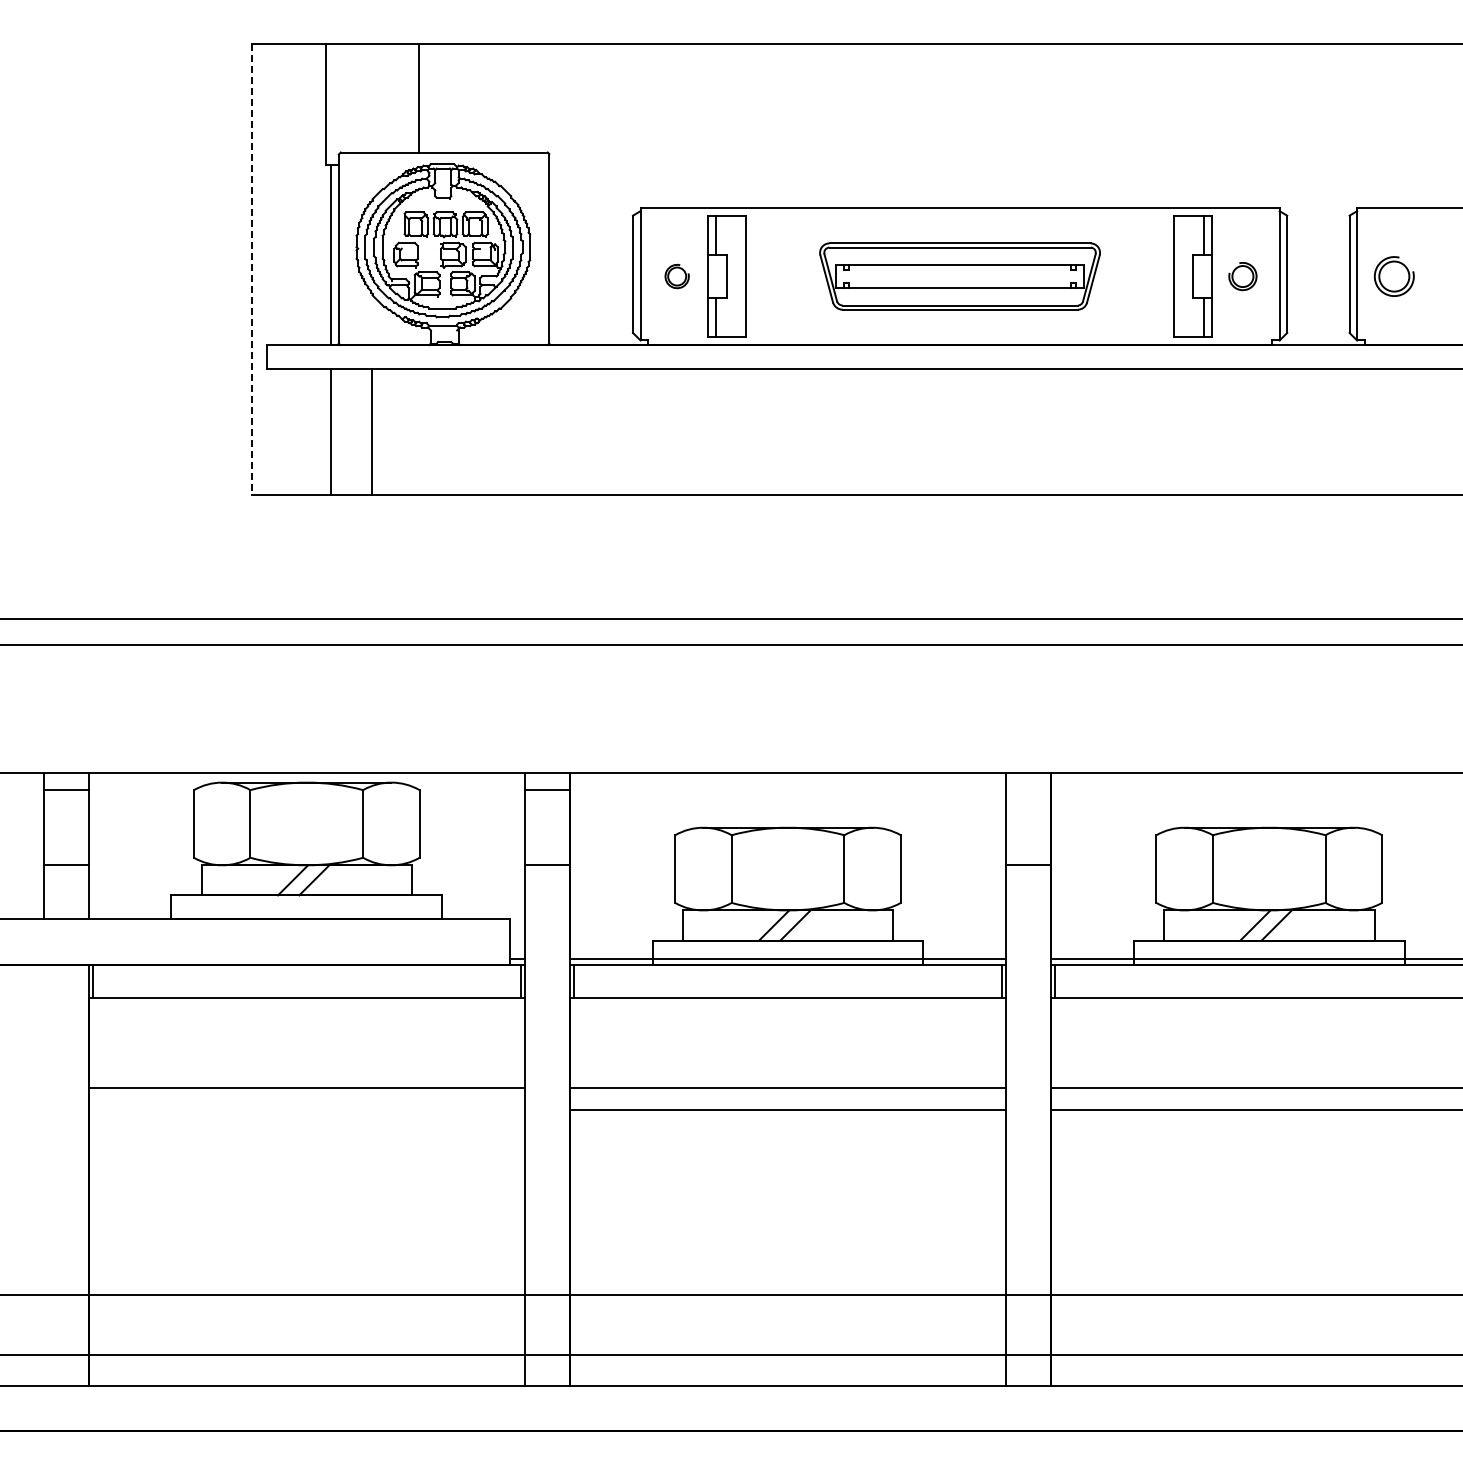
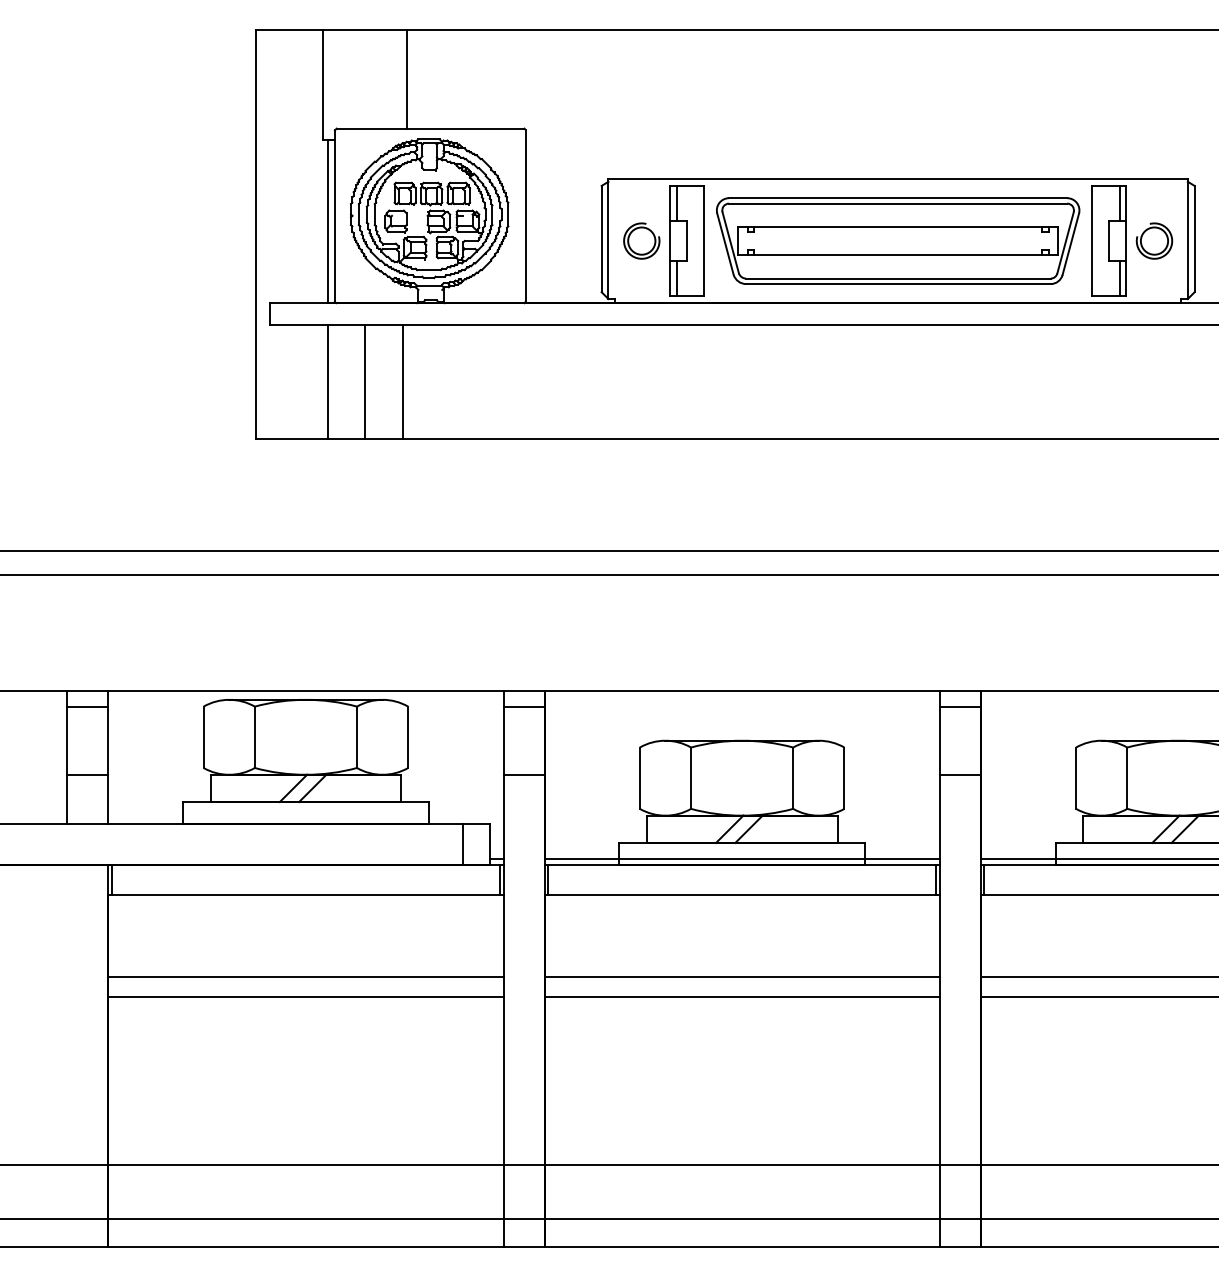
line: (251, 269) -> (255, 234), dashed -> solid
part: (676, 276) -> (641, 241), size x1.67
part: (959, 276) -> (897, 241), size x1.43
part: (1242, 276) -> (1154, 241), size x1.43
line: (413, 432) -> (402, 382), added
line: (1028, 790) -> (960, 706), added
line: (479, 941) -> (462, 843), added
line: (306, 1110) -> (305, 997), added

